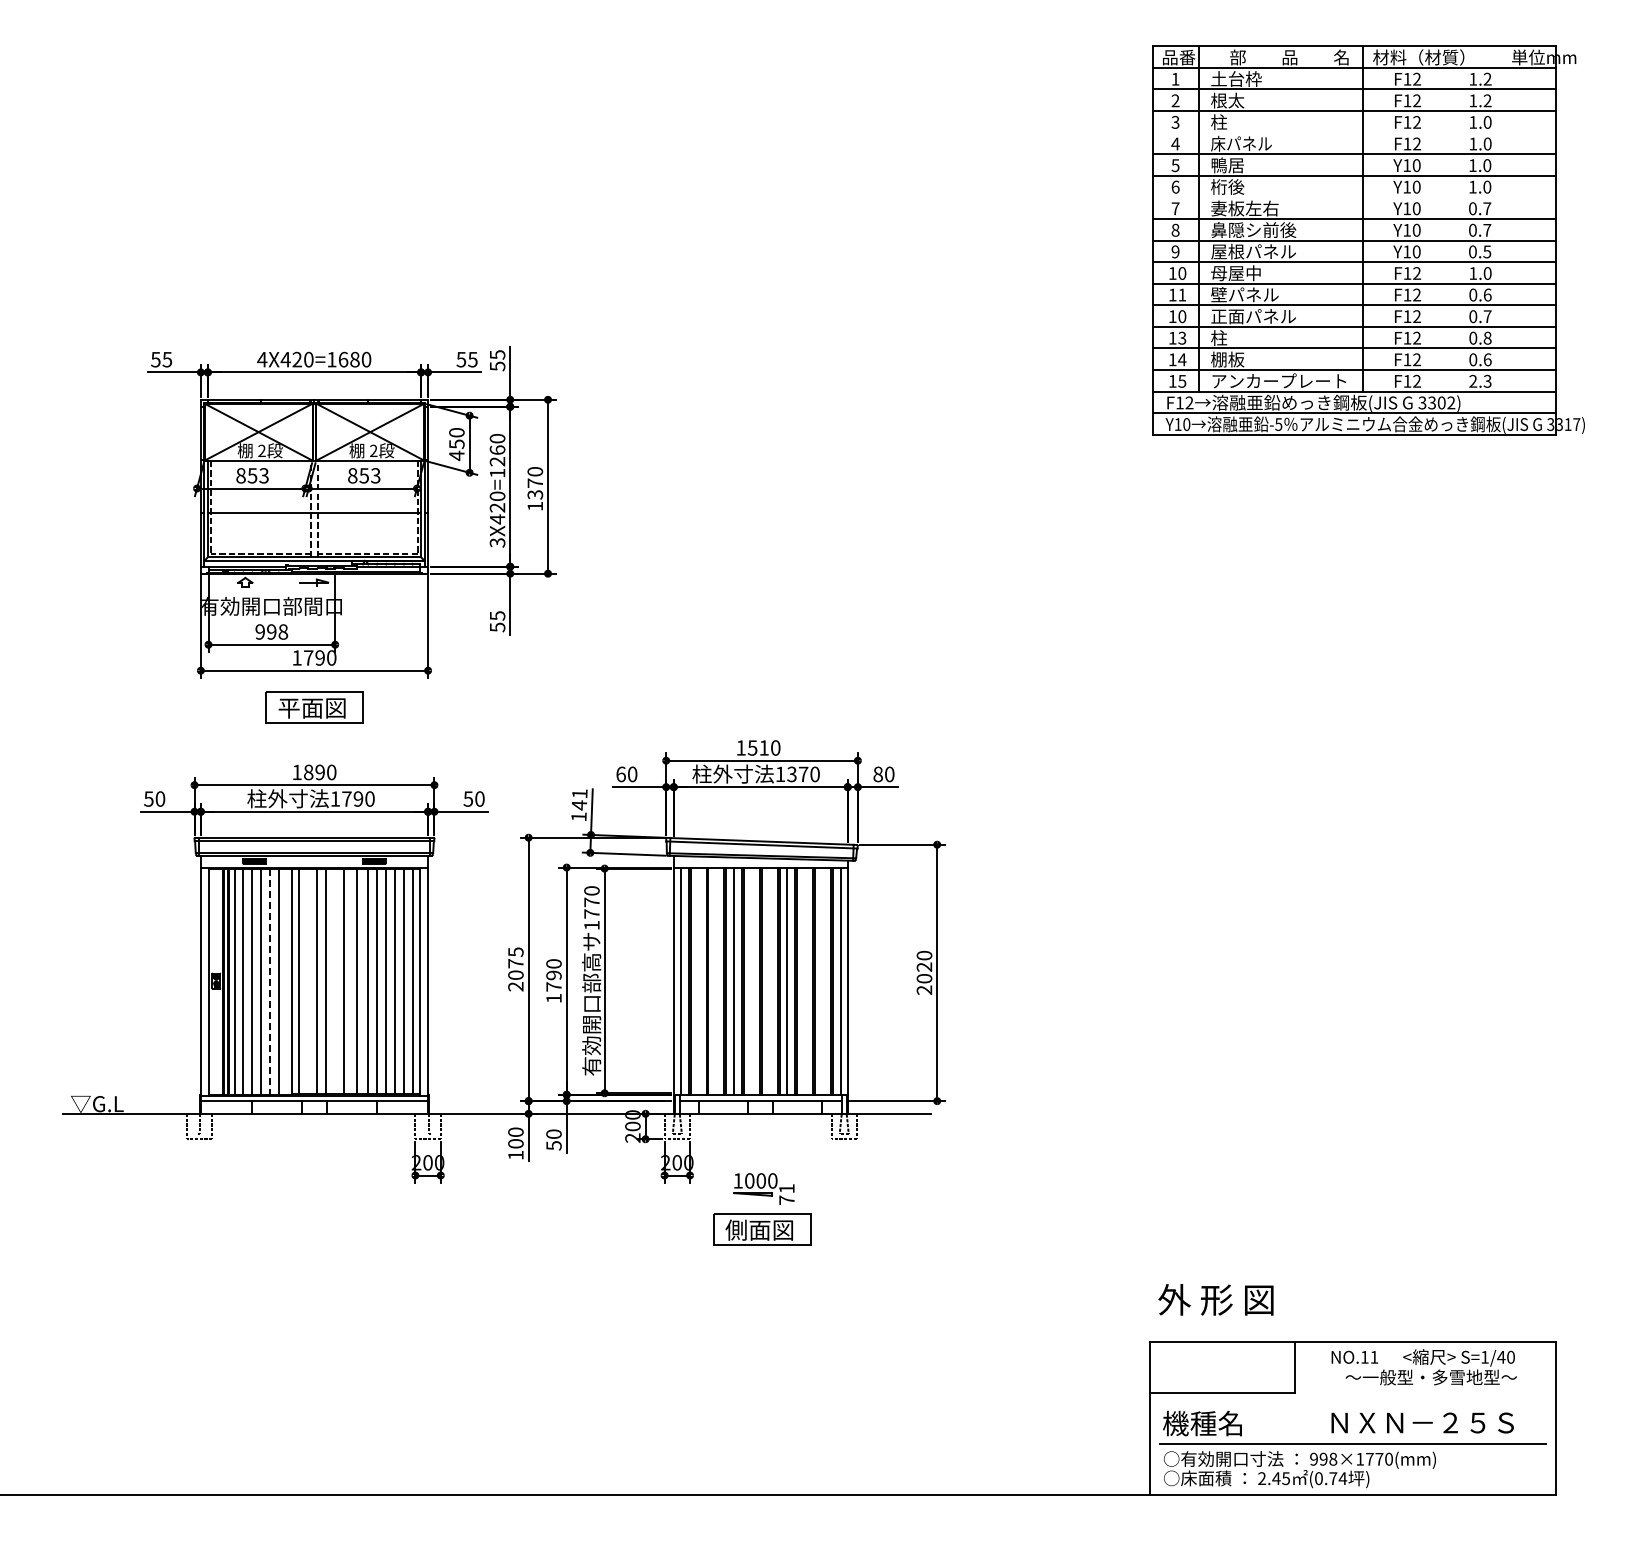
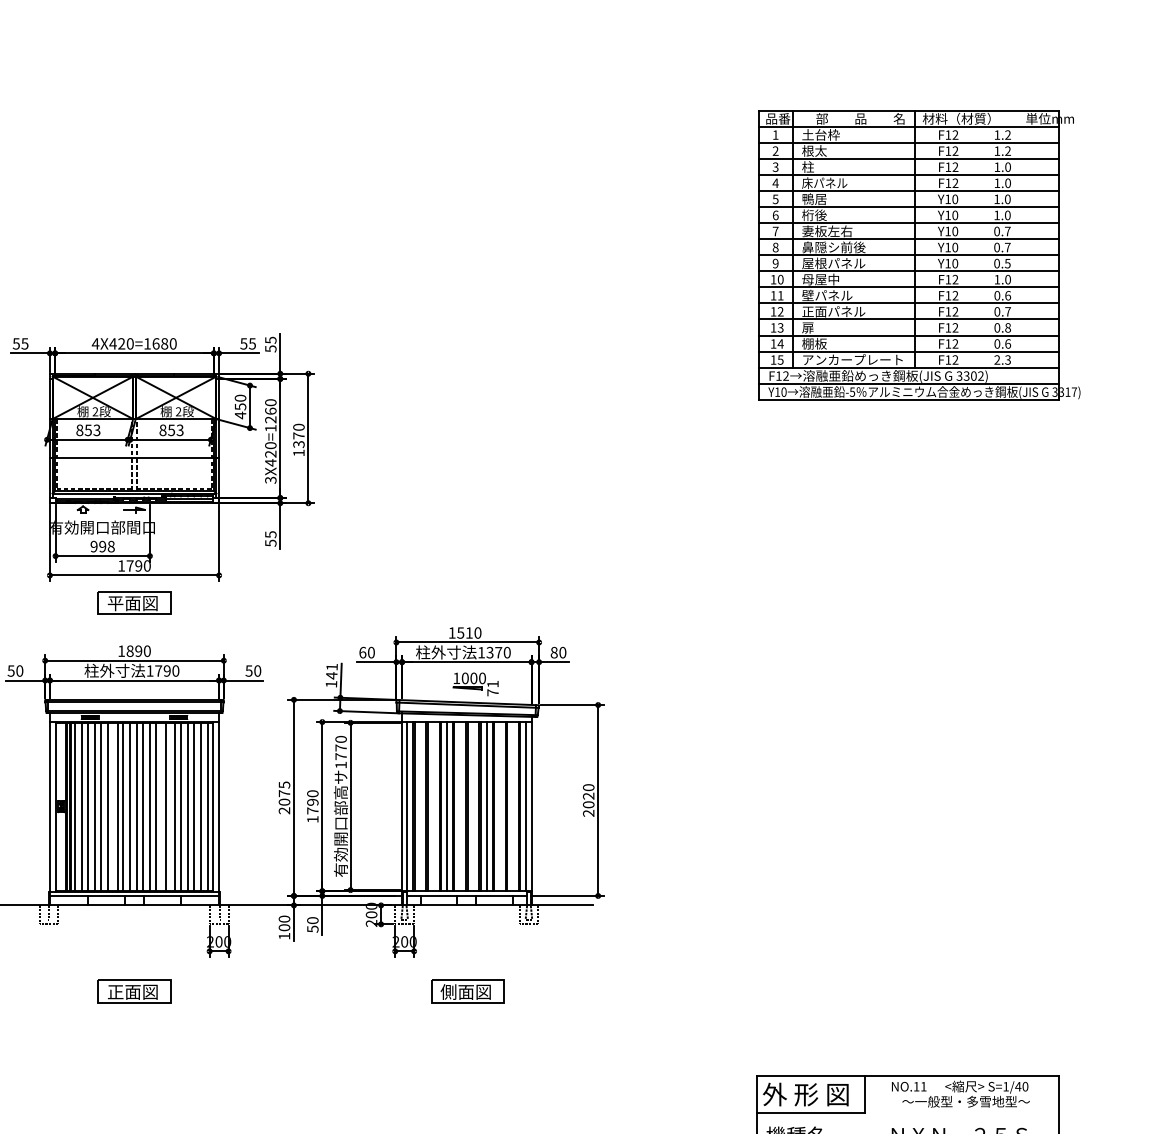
line: (1354, 132) -> (908, 174), added
line: (1354, 197) -> (908, 223), added
text: (1182, 316) -> (780, 311), 10 -> 12
text: (1219, 337) -> (808, 327), 柱 -> 扉
line: (308, 980) -> (130, 806), added
line: (334, 980) -> (149, 806), added
line: (270, 982) -> (101, 807), dashed -> solid
part: (763, 1188) -> (475, 684), moved
part: (314, 1229) -> (134, 991), added
text: (1215, 1299) -> (805, 1094), moved

